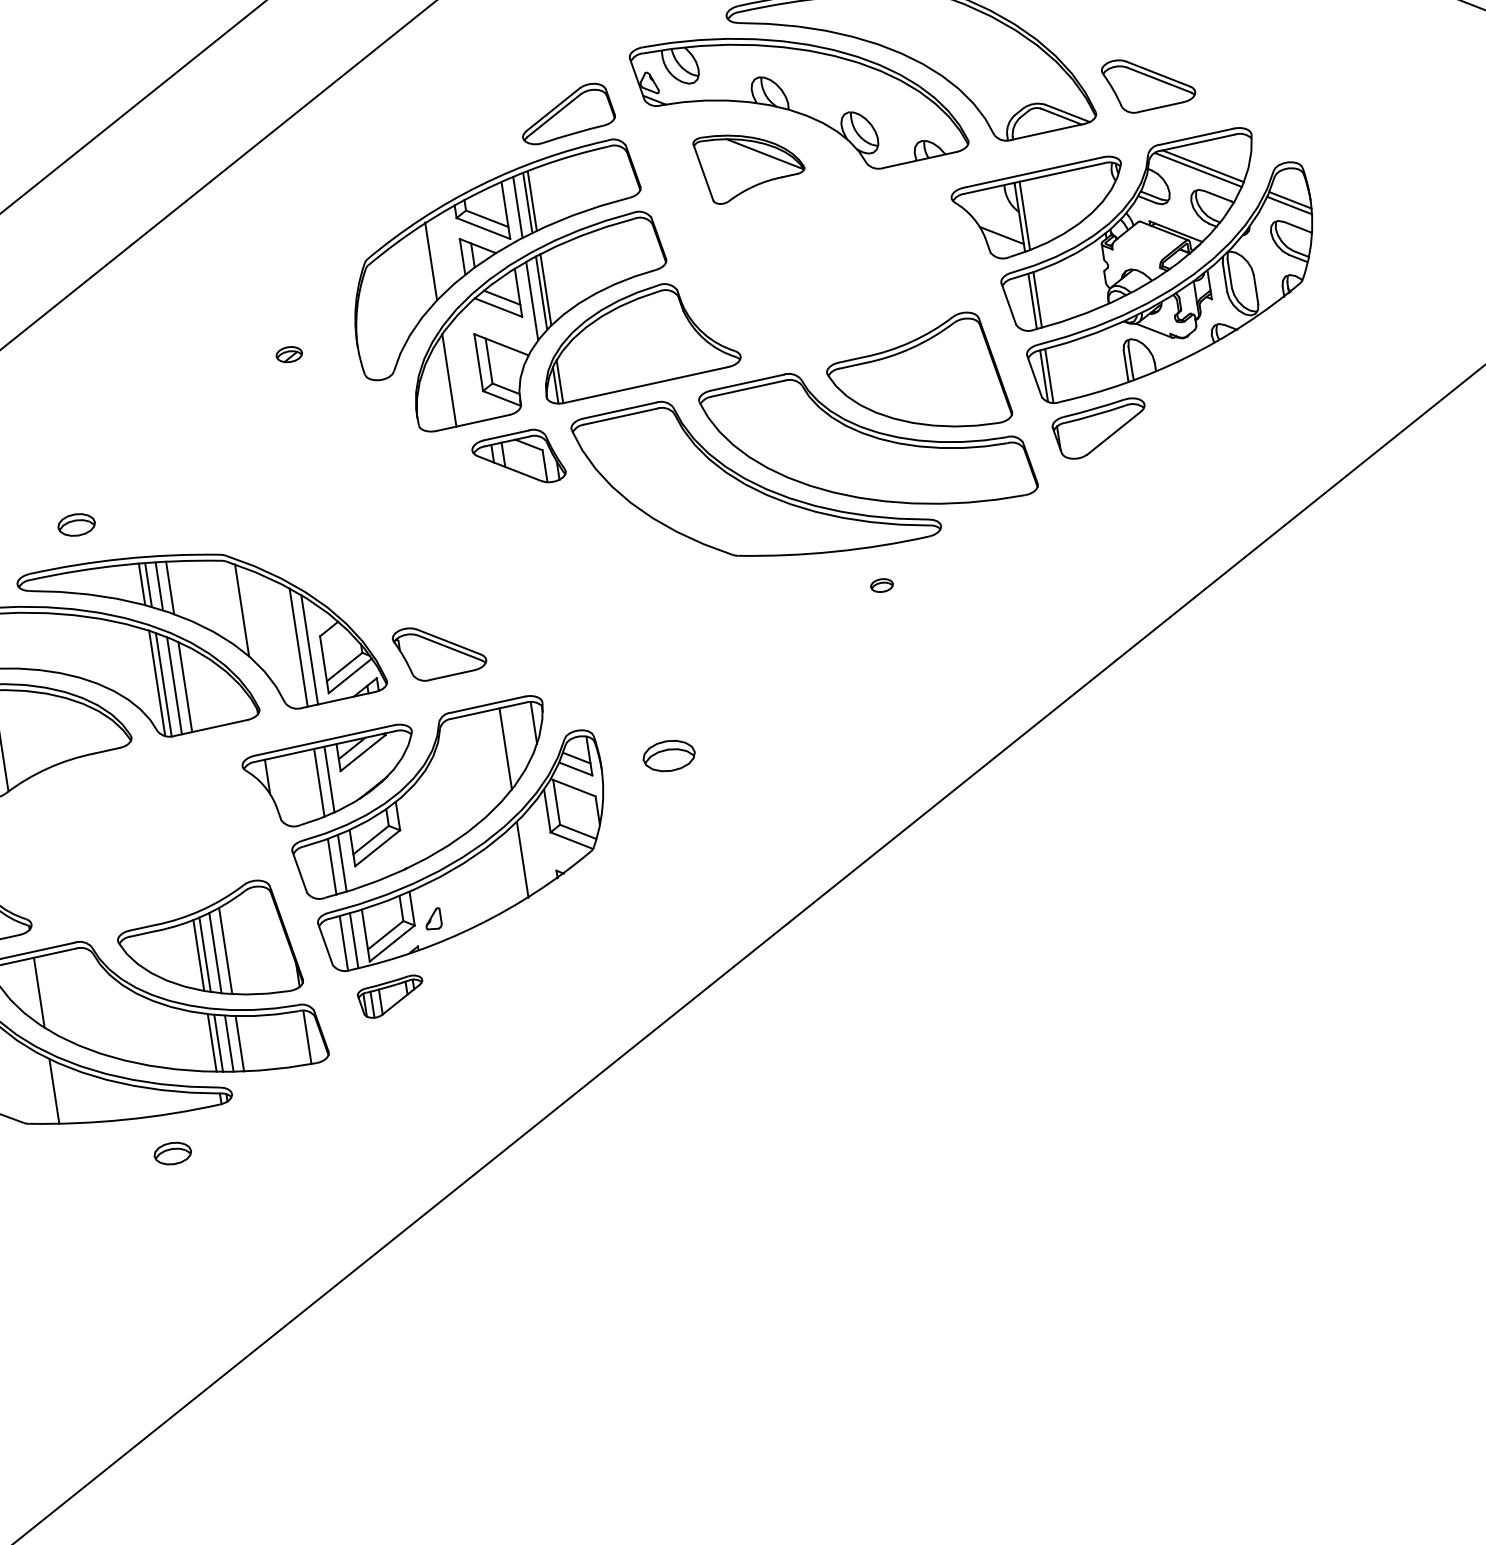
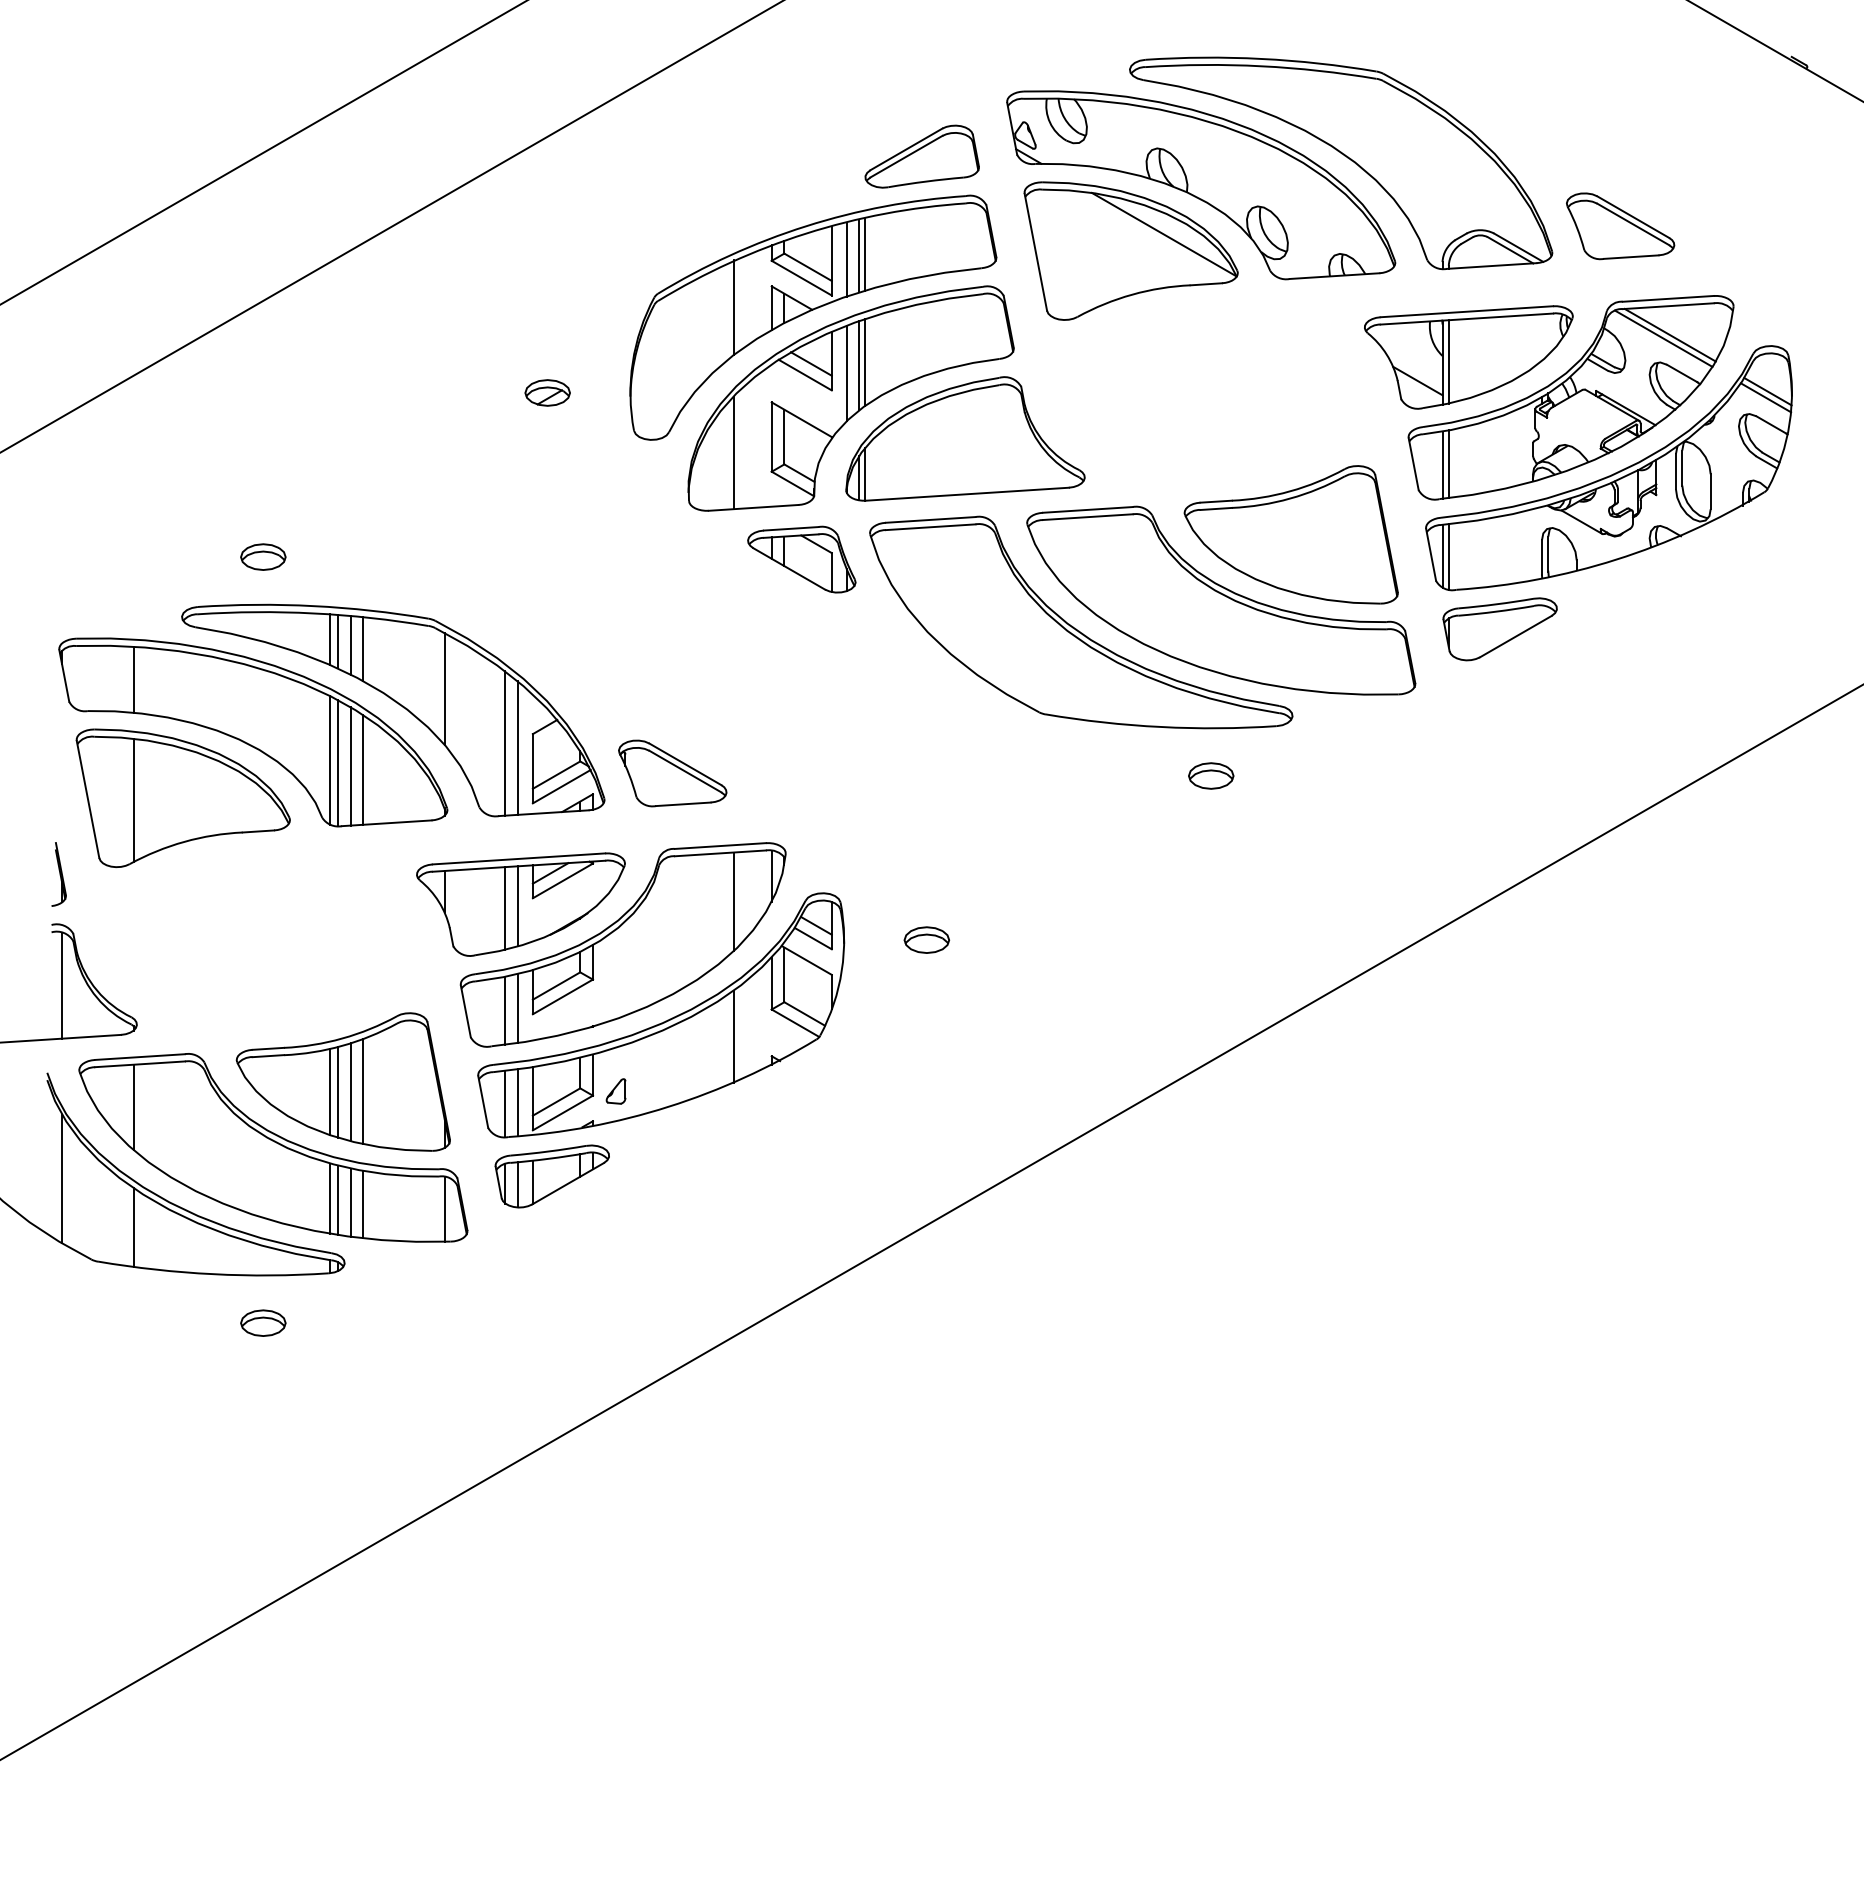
part: (749, 164) -> (1130, 250), size x1.67
part: (289, 354) -> (547, 392), size x1.43
part: (882, 585) -> (1211, 775), size x1.67
part: (668, 755) -> (926, 939), size x0.71
part: (390, 997) -> (551, 1176), size x1.43

